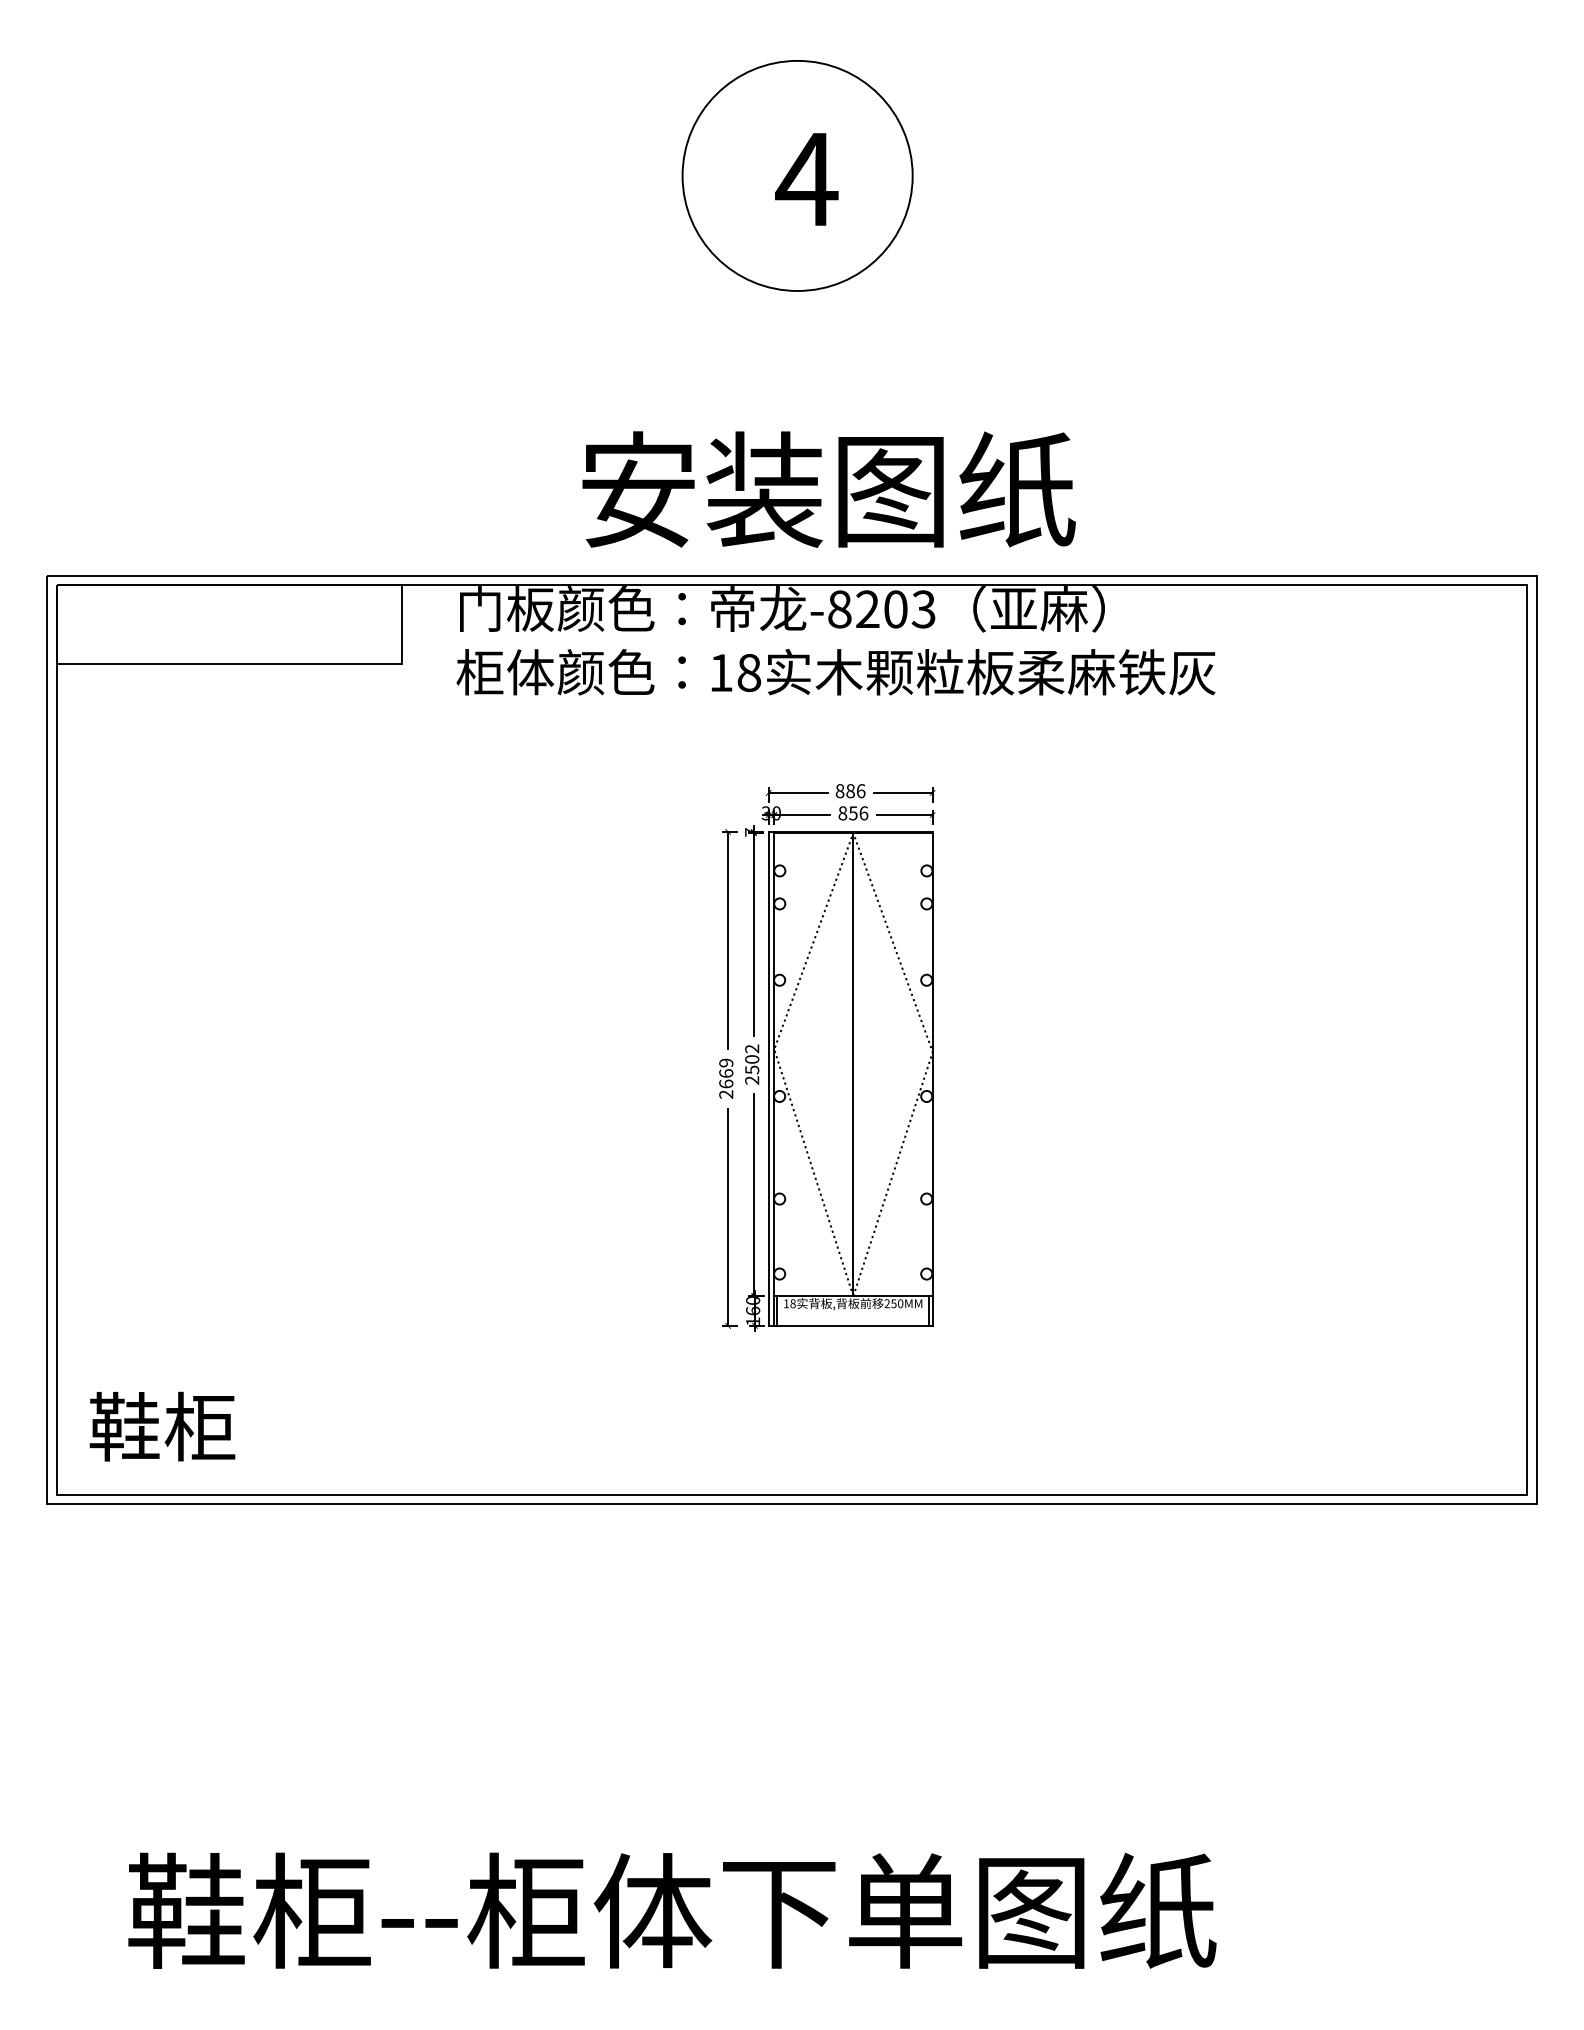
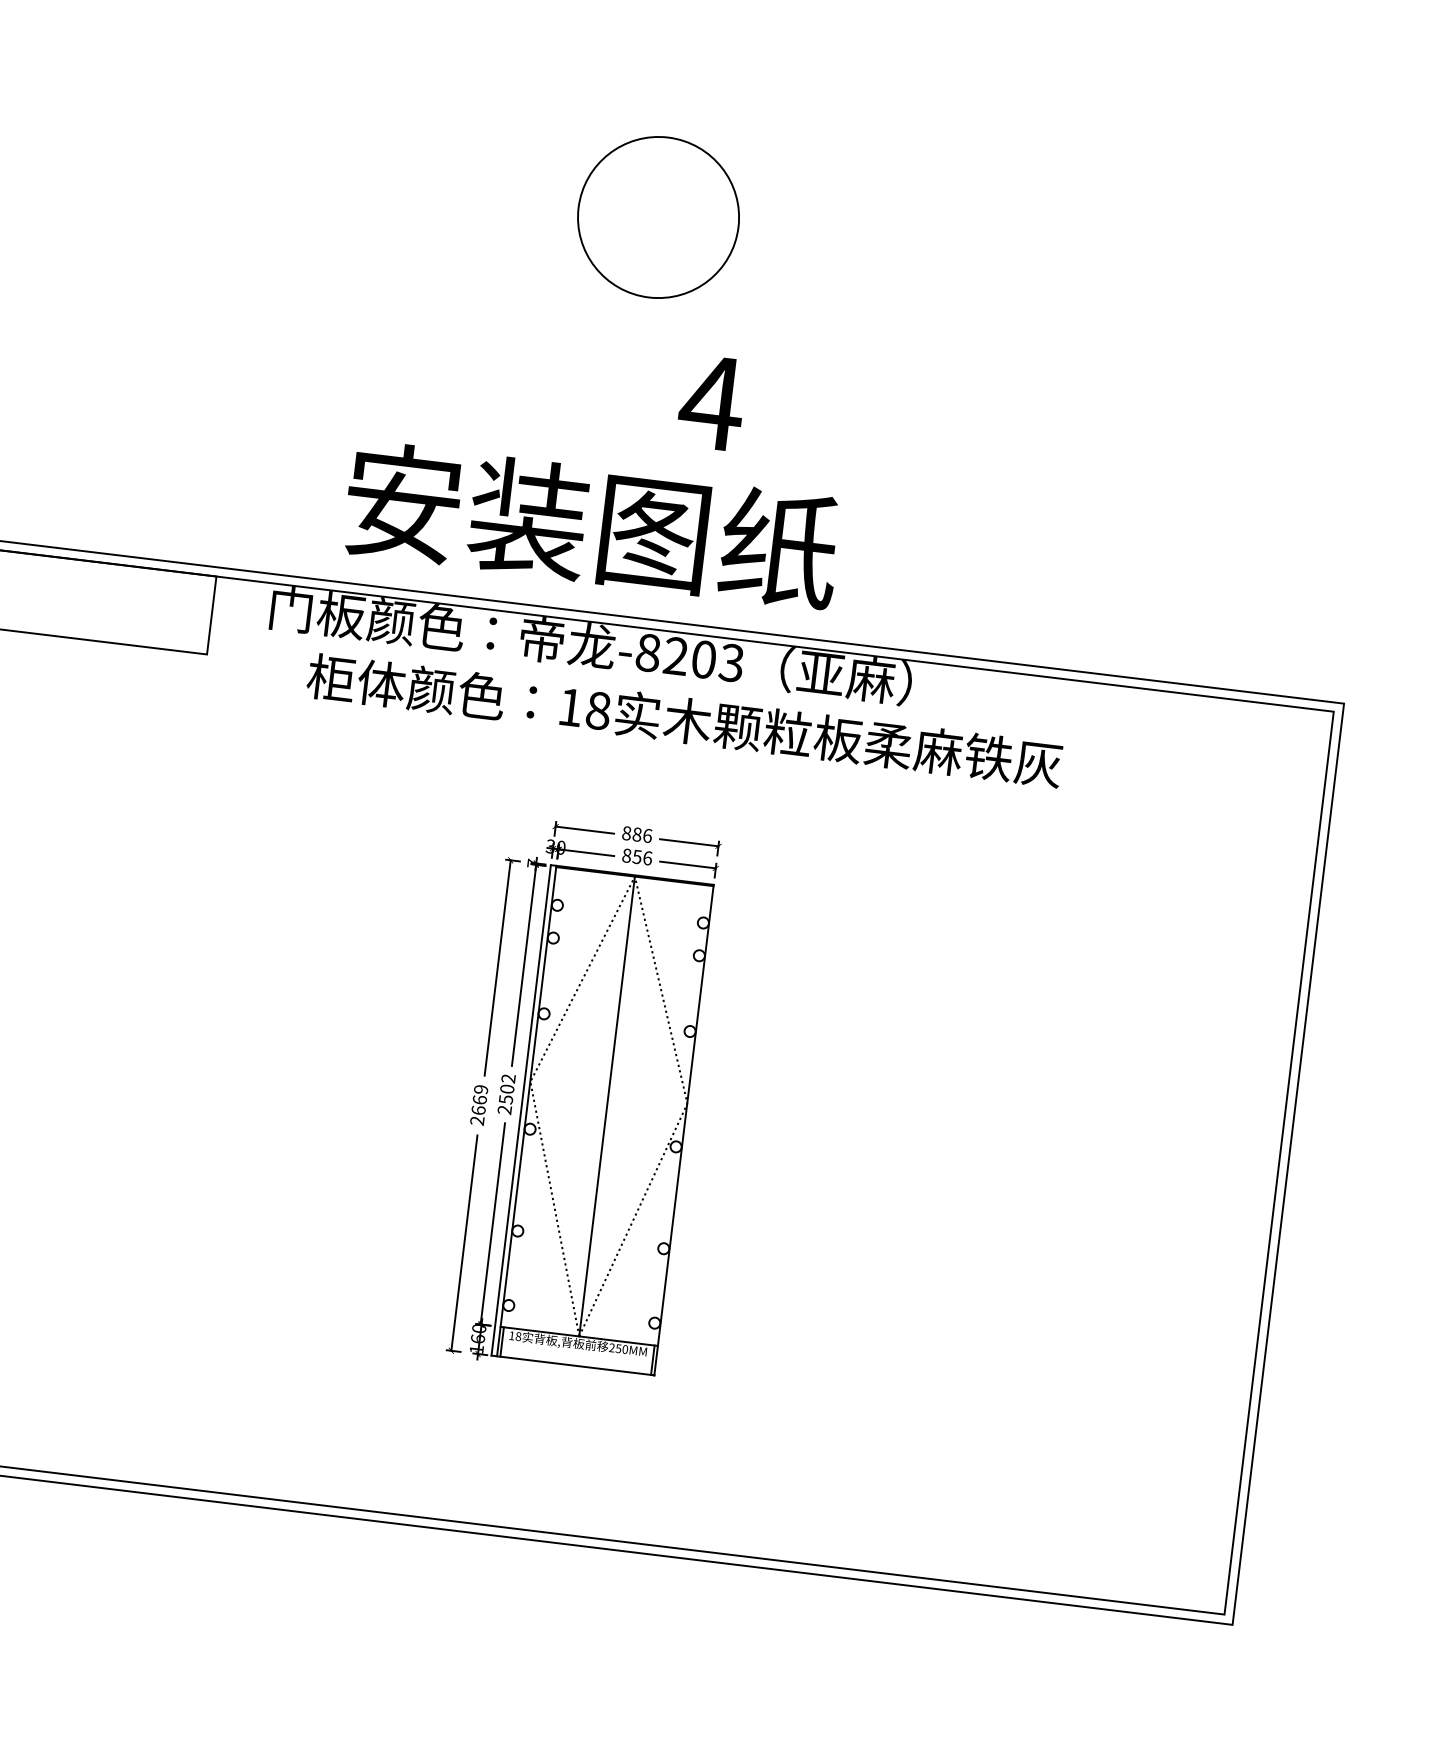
circle: (797, 175) -> (658, 217), size x0.7
text: (806, 179) -> (711, 402), moved
text: (828, 489) -> (591, 525), moved
text: (835, 671) -> (684, 719), moved

